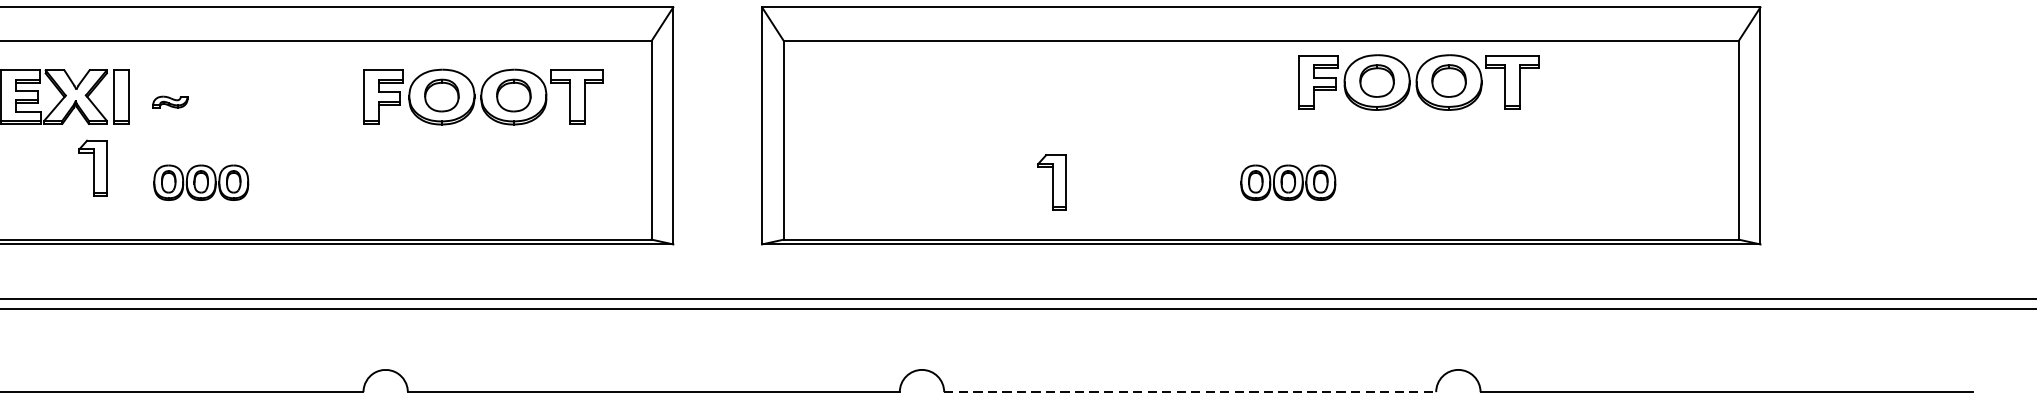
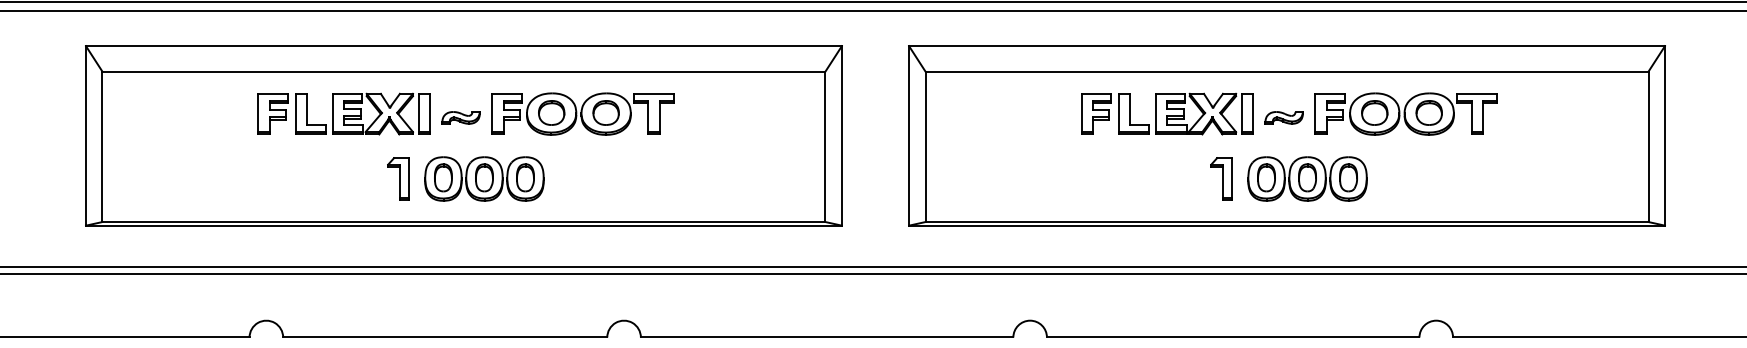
part: (1417, 81) -> (1405, 113), moved
part: (482, 96) -> (582, 113), moved
part: (1103, 96) -> (1167, 113), added
part: (169, 101) -> (460, 117), size x1.43
part: (1256, 101) -> (1283, 117), added
part: (92, 167) -> (398, 178), moved
part: (201, 182) -> (484, 178), size x1.67
part: (1051, 182) -> (1221, 178), moved
part: (1288, 182) -> (1307, 178), size x1.67
line: (1190, 392) -> (1233, 337), dashed -> solid

